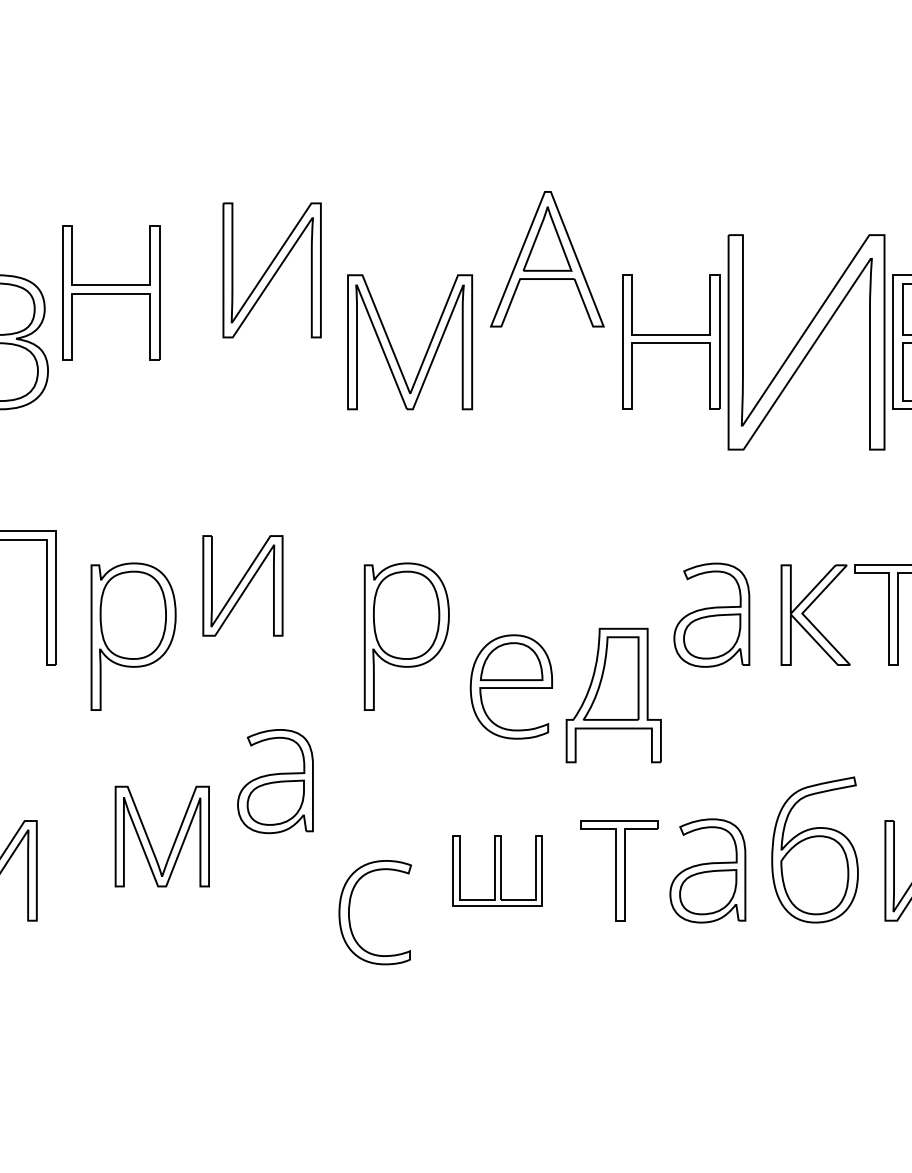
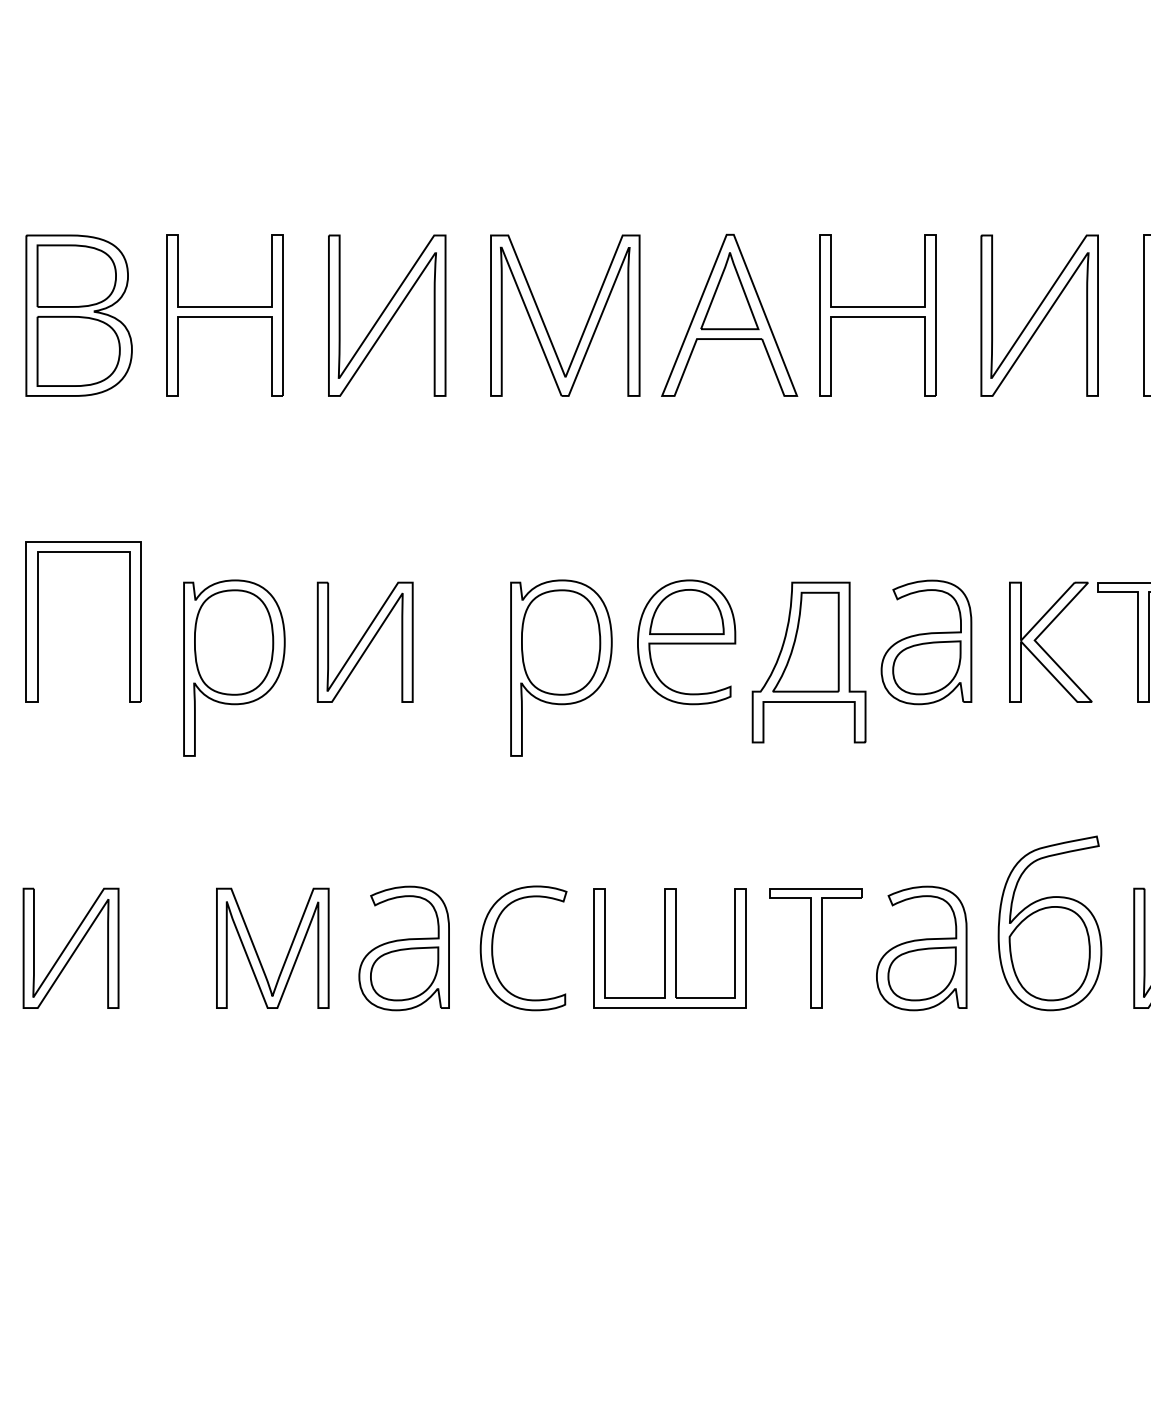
part: (547, 258) -> (729, 314), moved
part: (272, 270) -> (387, 315), moved
part: (110, 292) -> (224, 315), moved
part: (806, 342) -> (1039, 315), size x0.62
part: (242, 585) -> (364, 641), moved
part: (511, 687) -> (686, 642), moved
part: (613, 695) -> (808, 662), moved
part: (274, 781) -> (403, 948), moved
part: (150, 841) -> (258, 954), moved
part: (497, 870) -> (669, 948), size x1.43
part: (350, 911) -> (493, 946), moved

